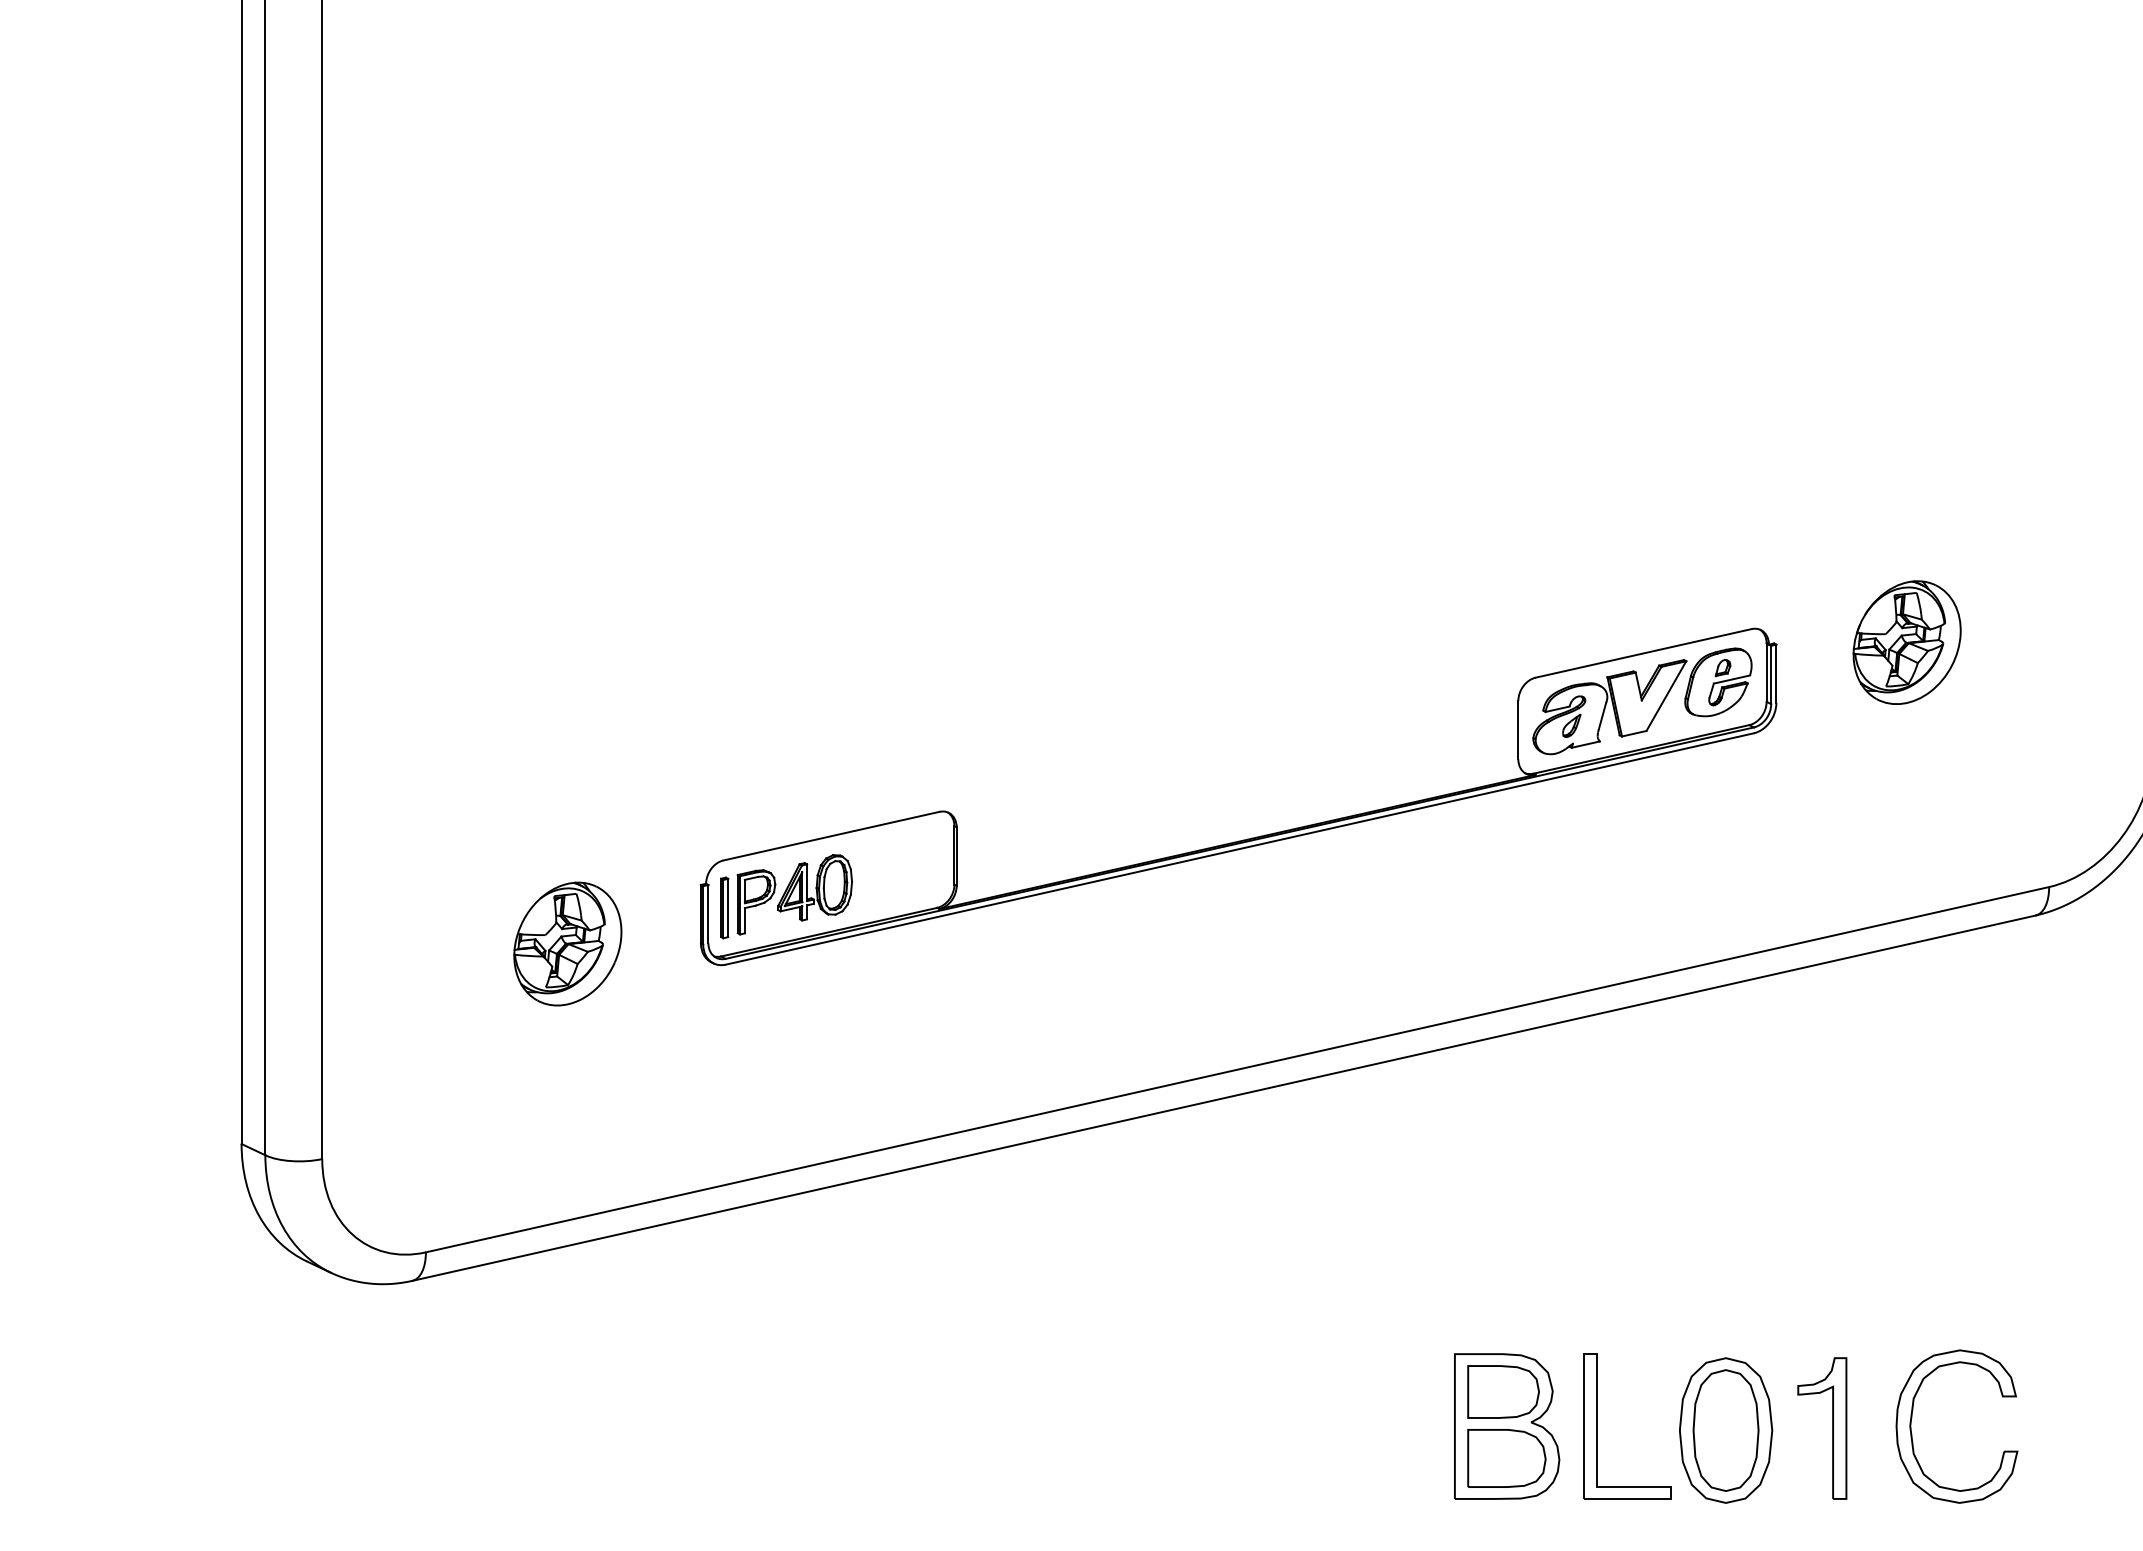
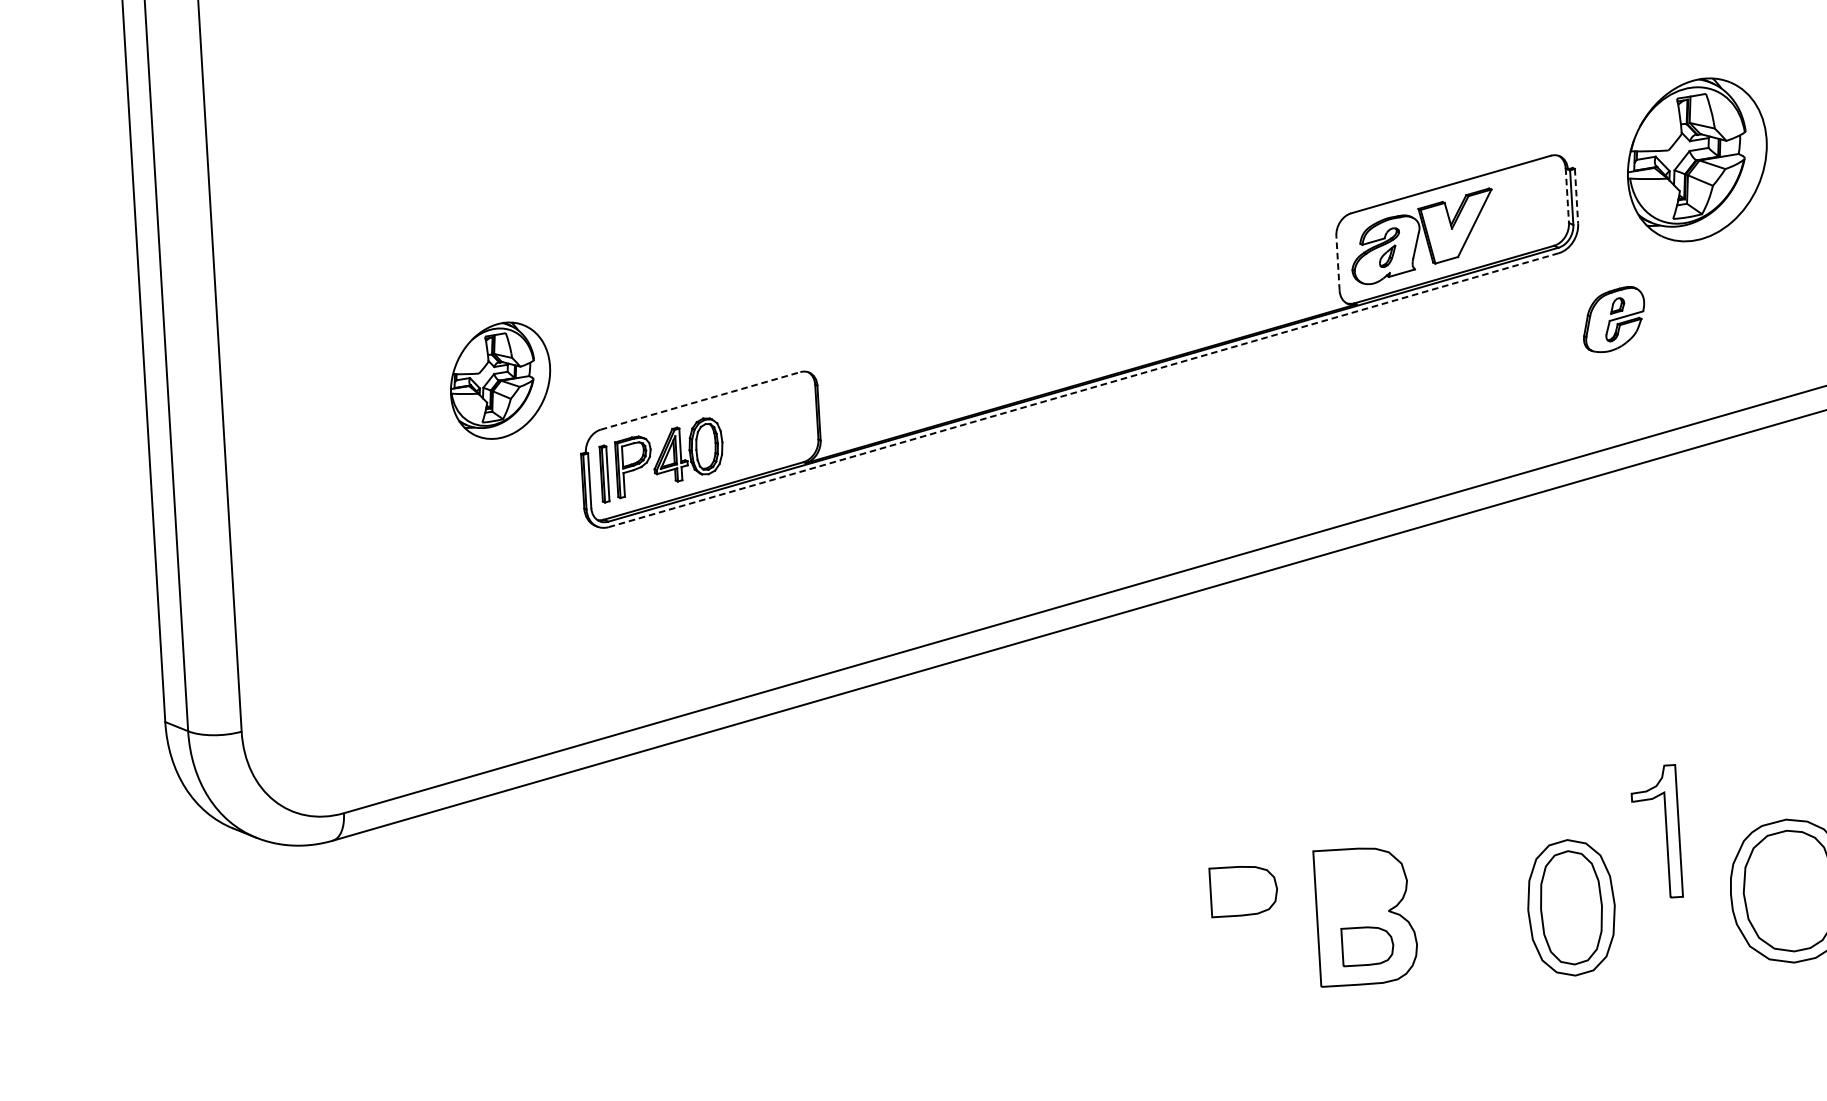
part: (1906, 642) -> (1696, 159), size x1.4
line: (1766, 673) -> (1567, 196), solid -> dashed
line: (1776, 674) -> (1576, 196), solid -> dashed
part: (1718, 682) -> (1614, 319), moved
line: (1518, 729) -> (1338, 262), solid -> dashed
line: (831, 836) -> (700, 401), solid -> dashed
line: (1239, 849) -> (1083, 390), solid -> dashed
part: (567, 943) -> (500, 380), moved
part: (1503, 1391) -> (1243, 890), moved
part: (1597, 1426) -> (1450, 911), removed
part: (1832, 1428) -> (1666, 831), moved
part: (1506, 1458) -> (1367, 946), size x0.7

